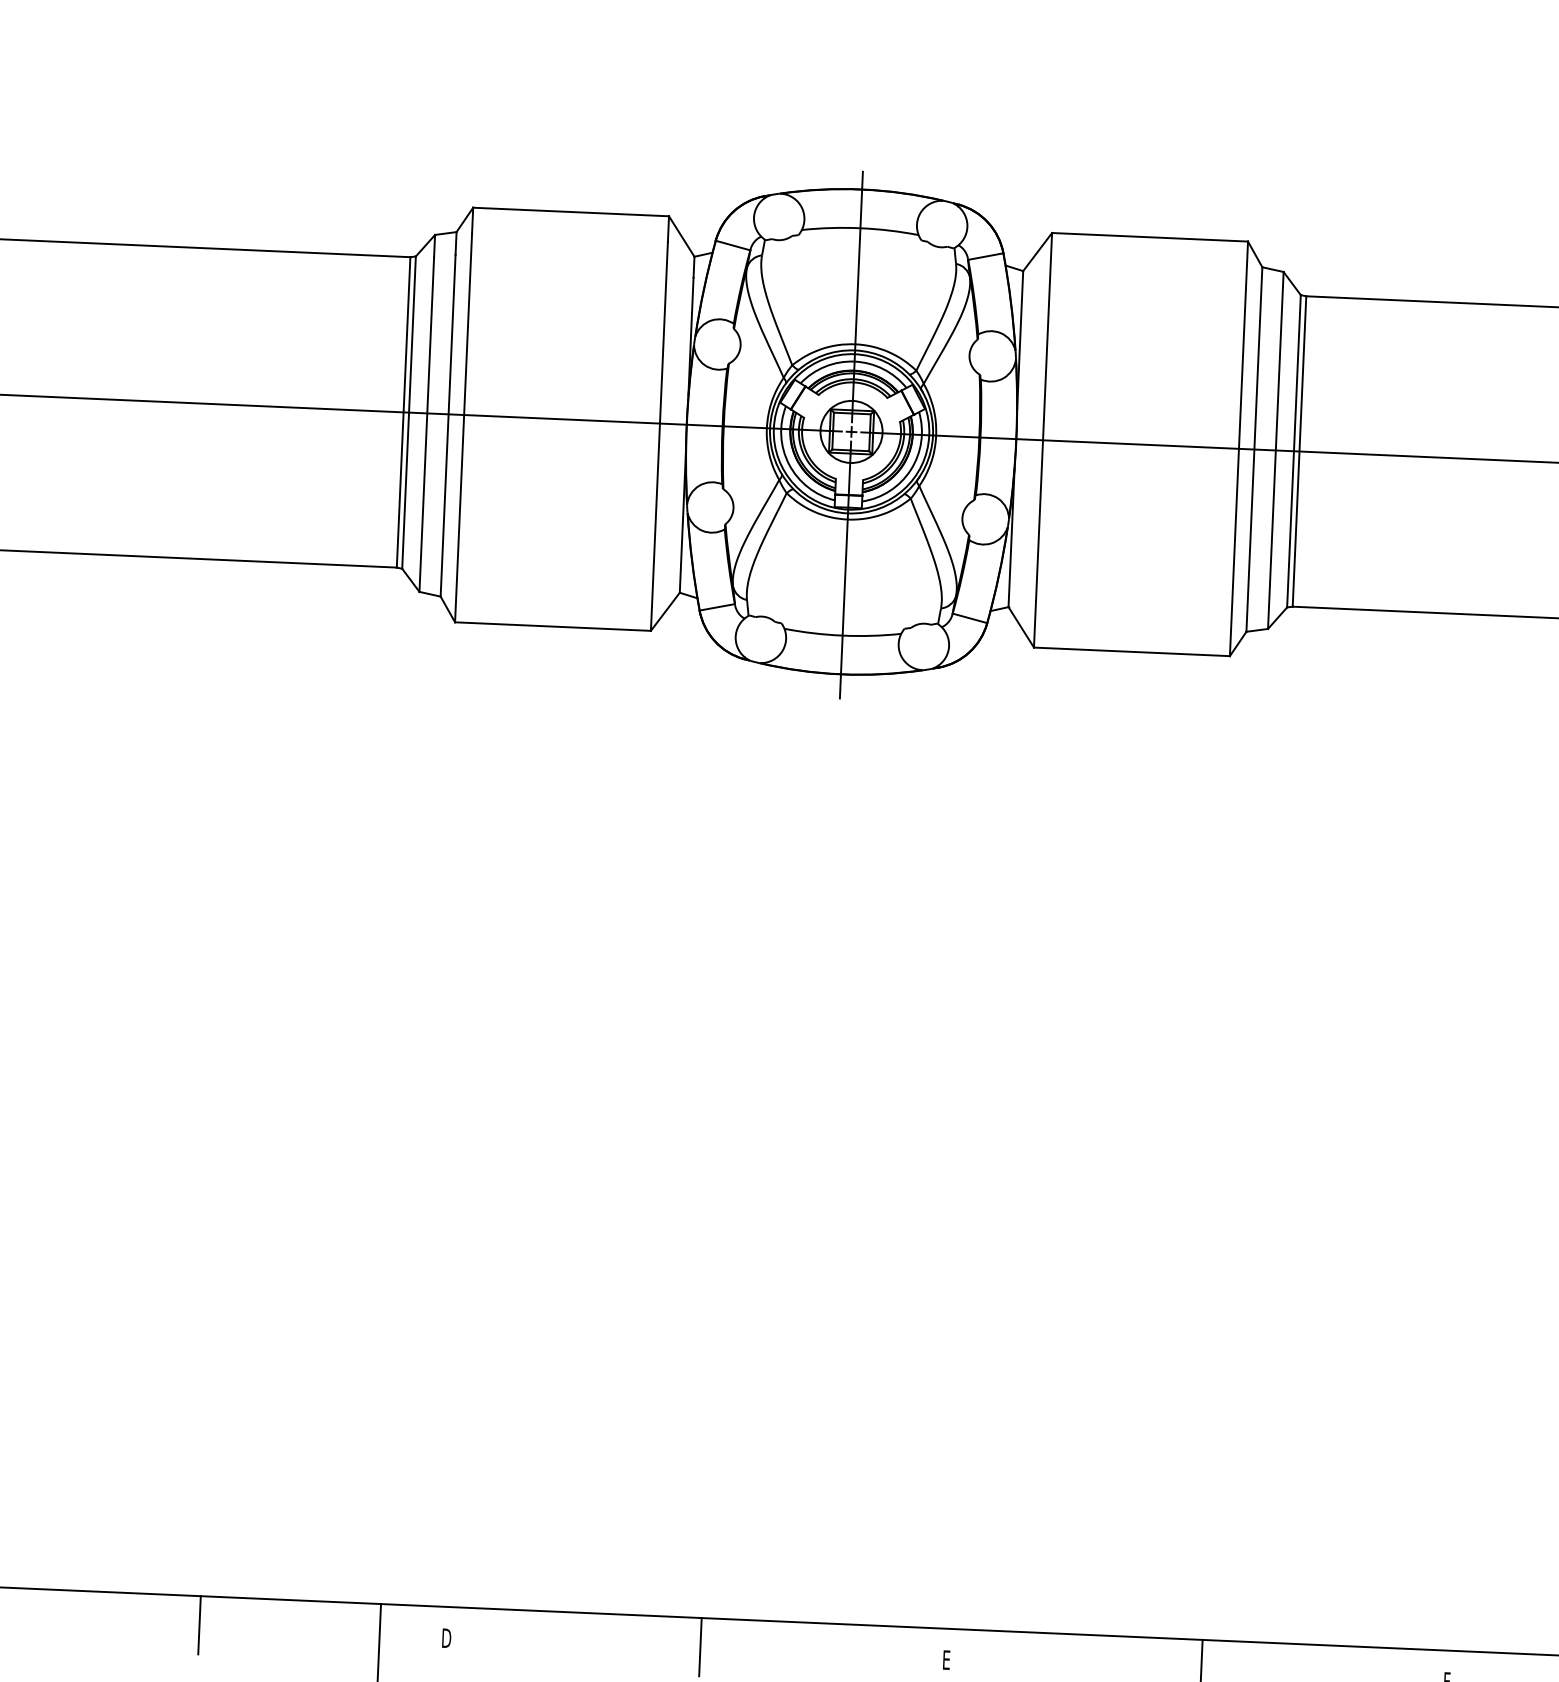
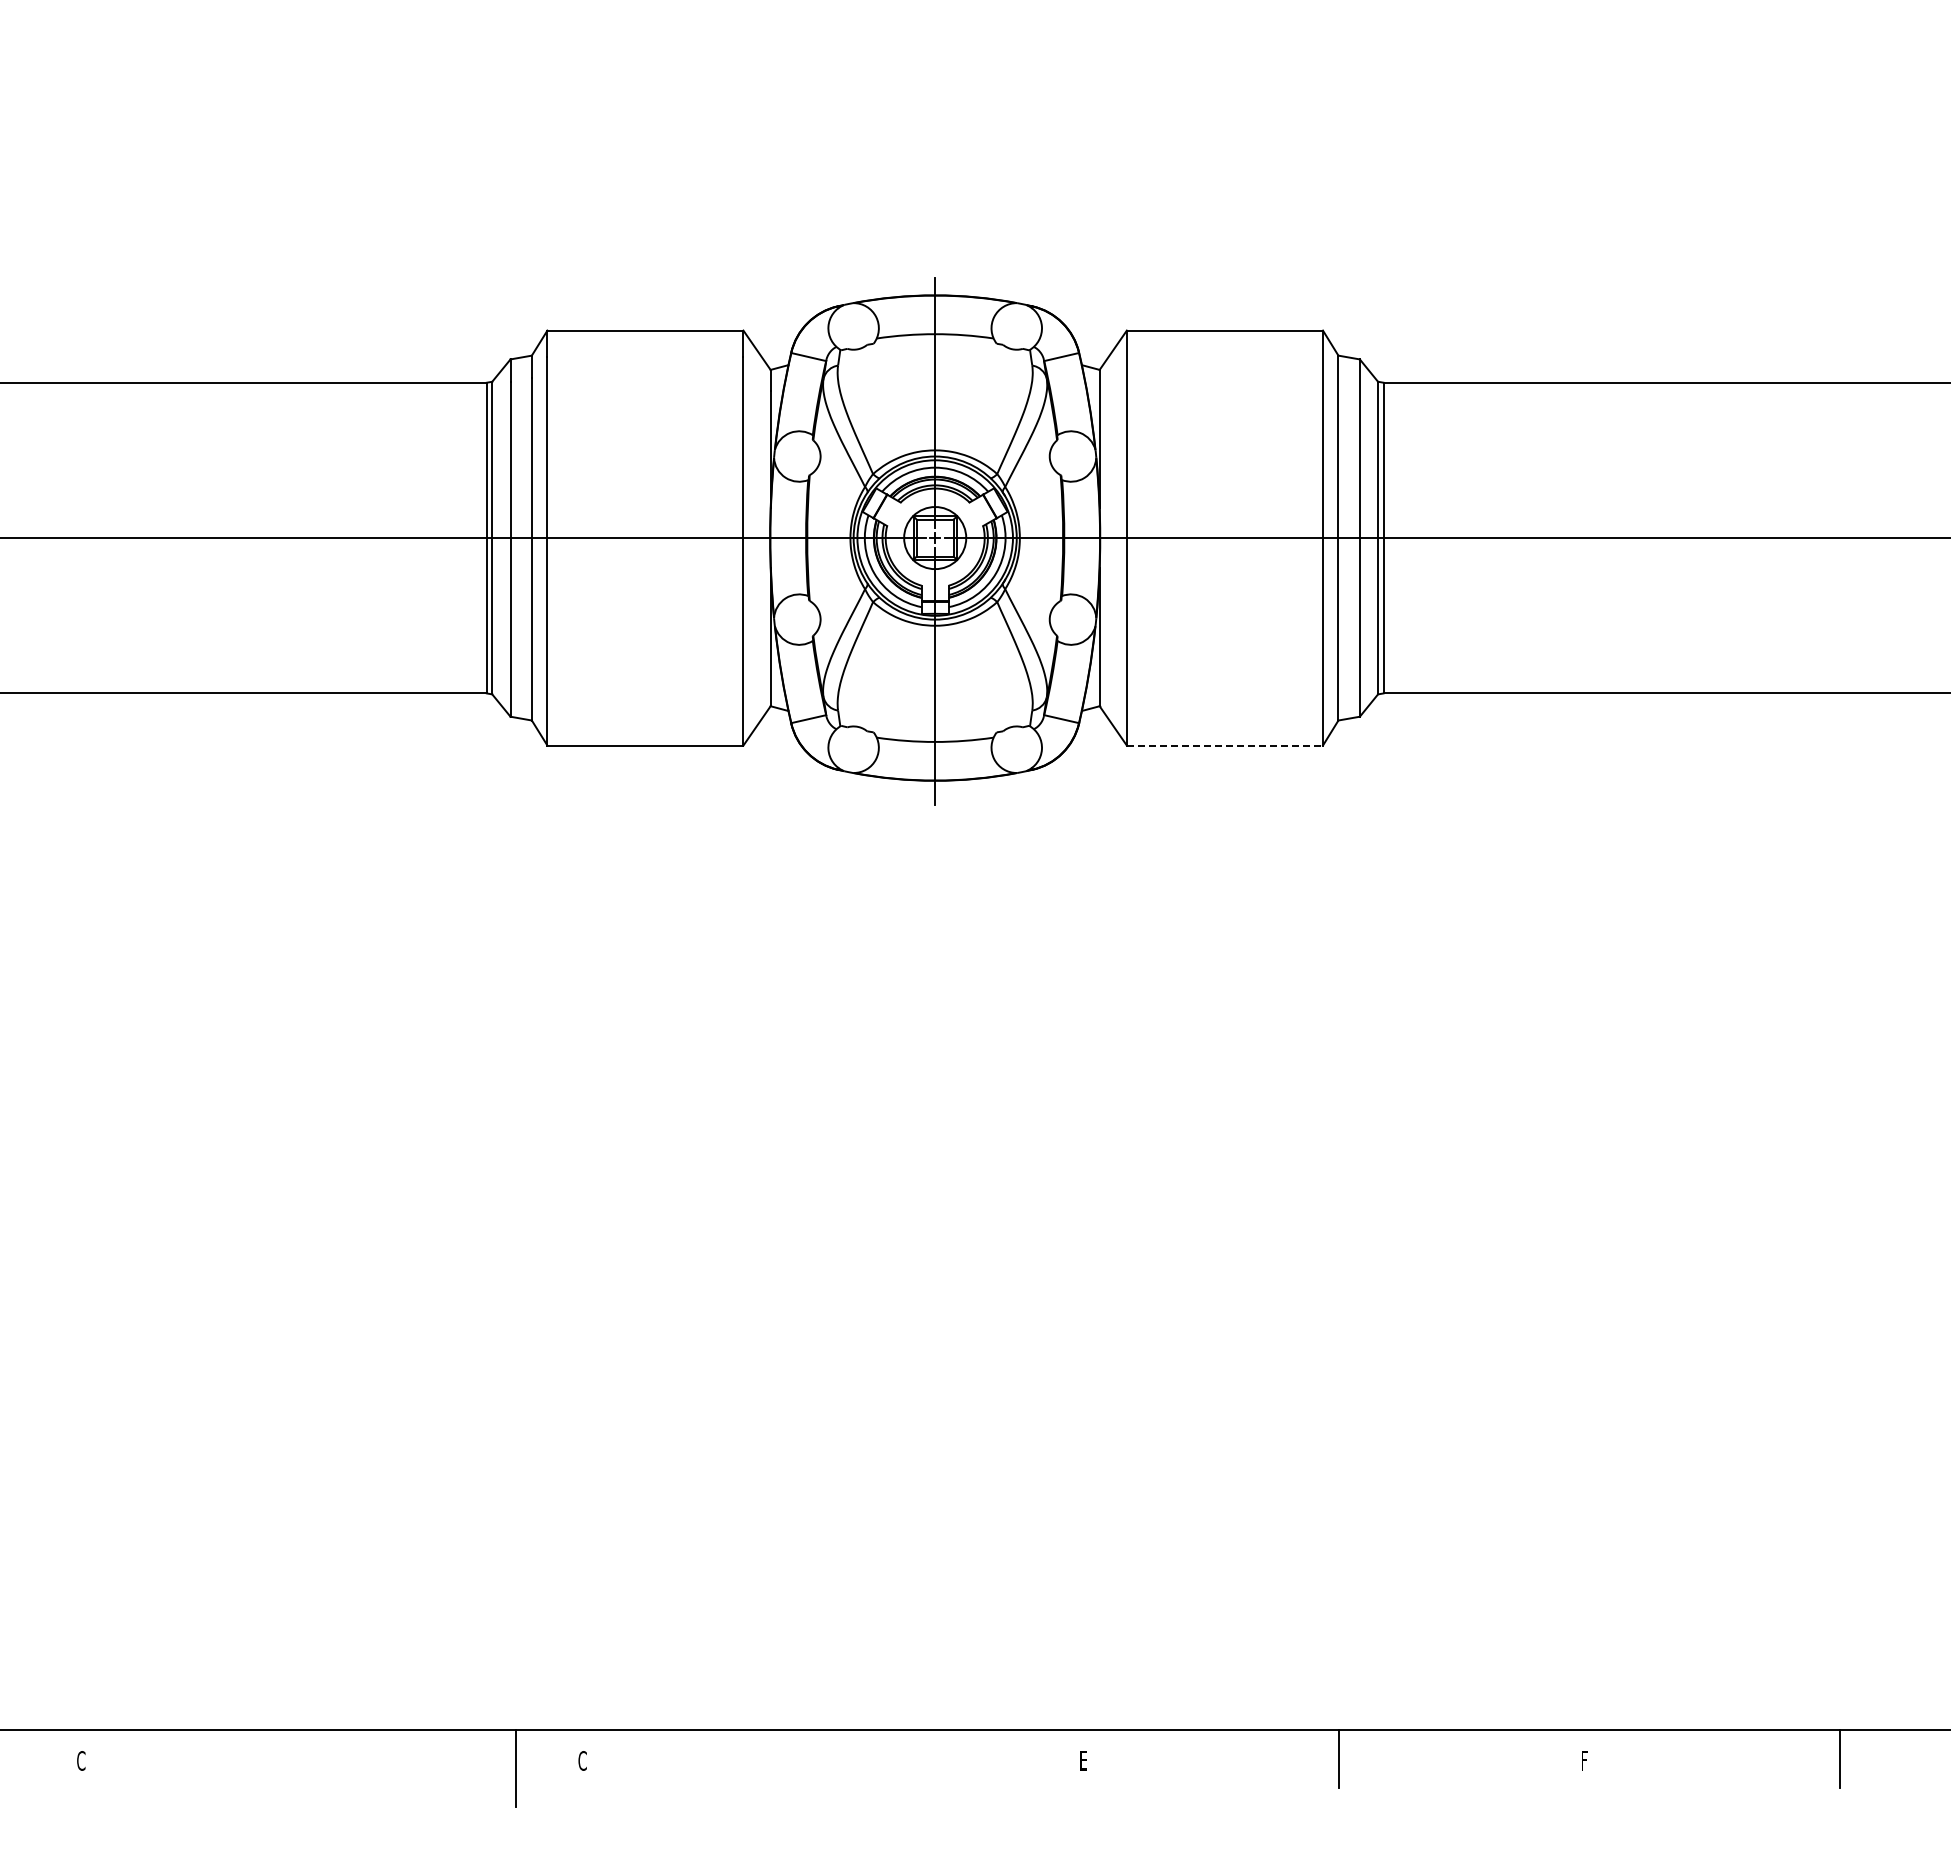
line: (1132, 651) -> (1225, 745), solid -> dashed
line: (199, 1625) -> (335, 1758), removed
text: (445, 1637) -> (582, 1760), D -> C
line: (700, 1646) -> (837, 1758), removed

